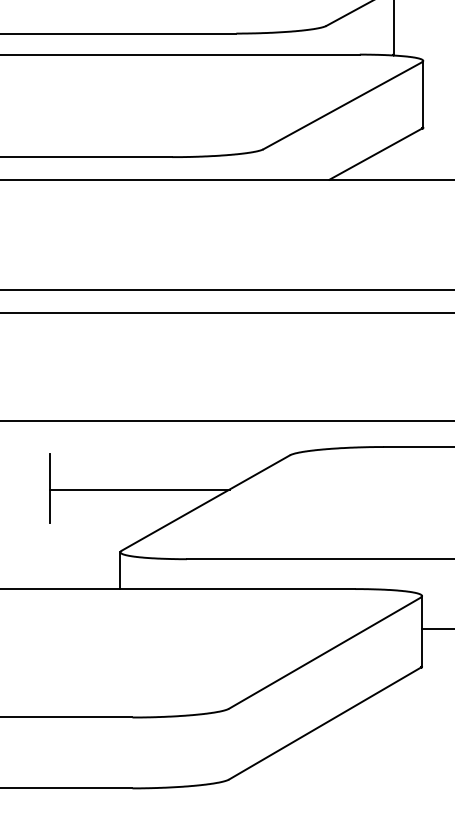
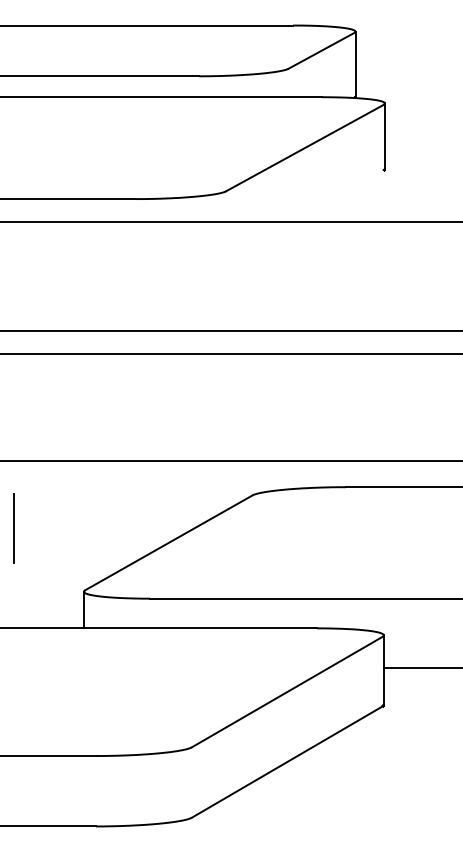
line: (375, 153) -> (337, 195), removed
line: (139, 489) -> (102, 529), removed

